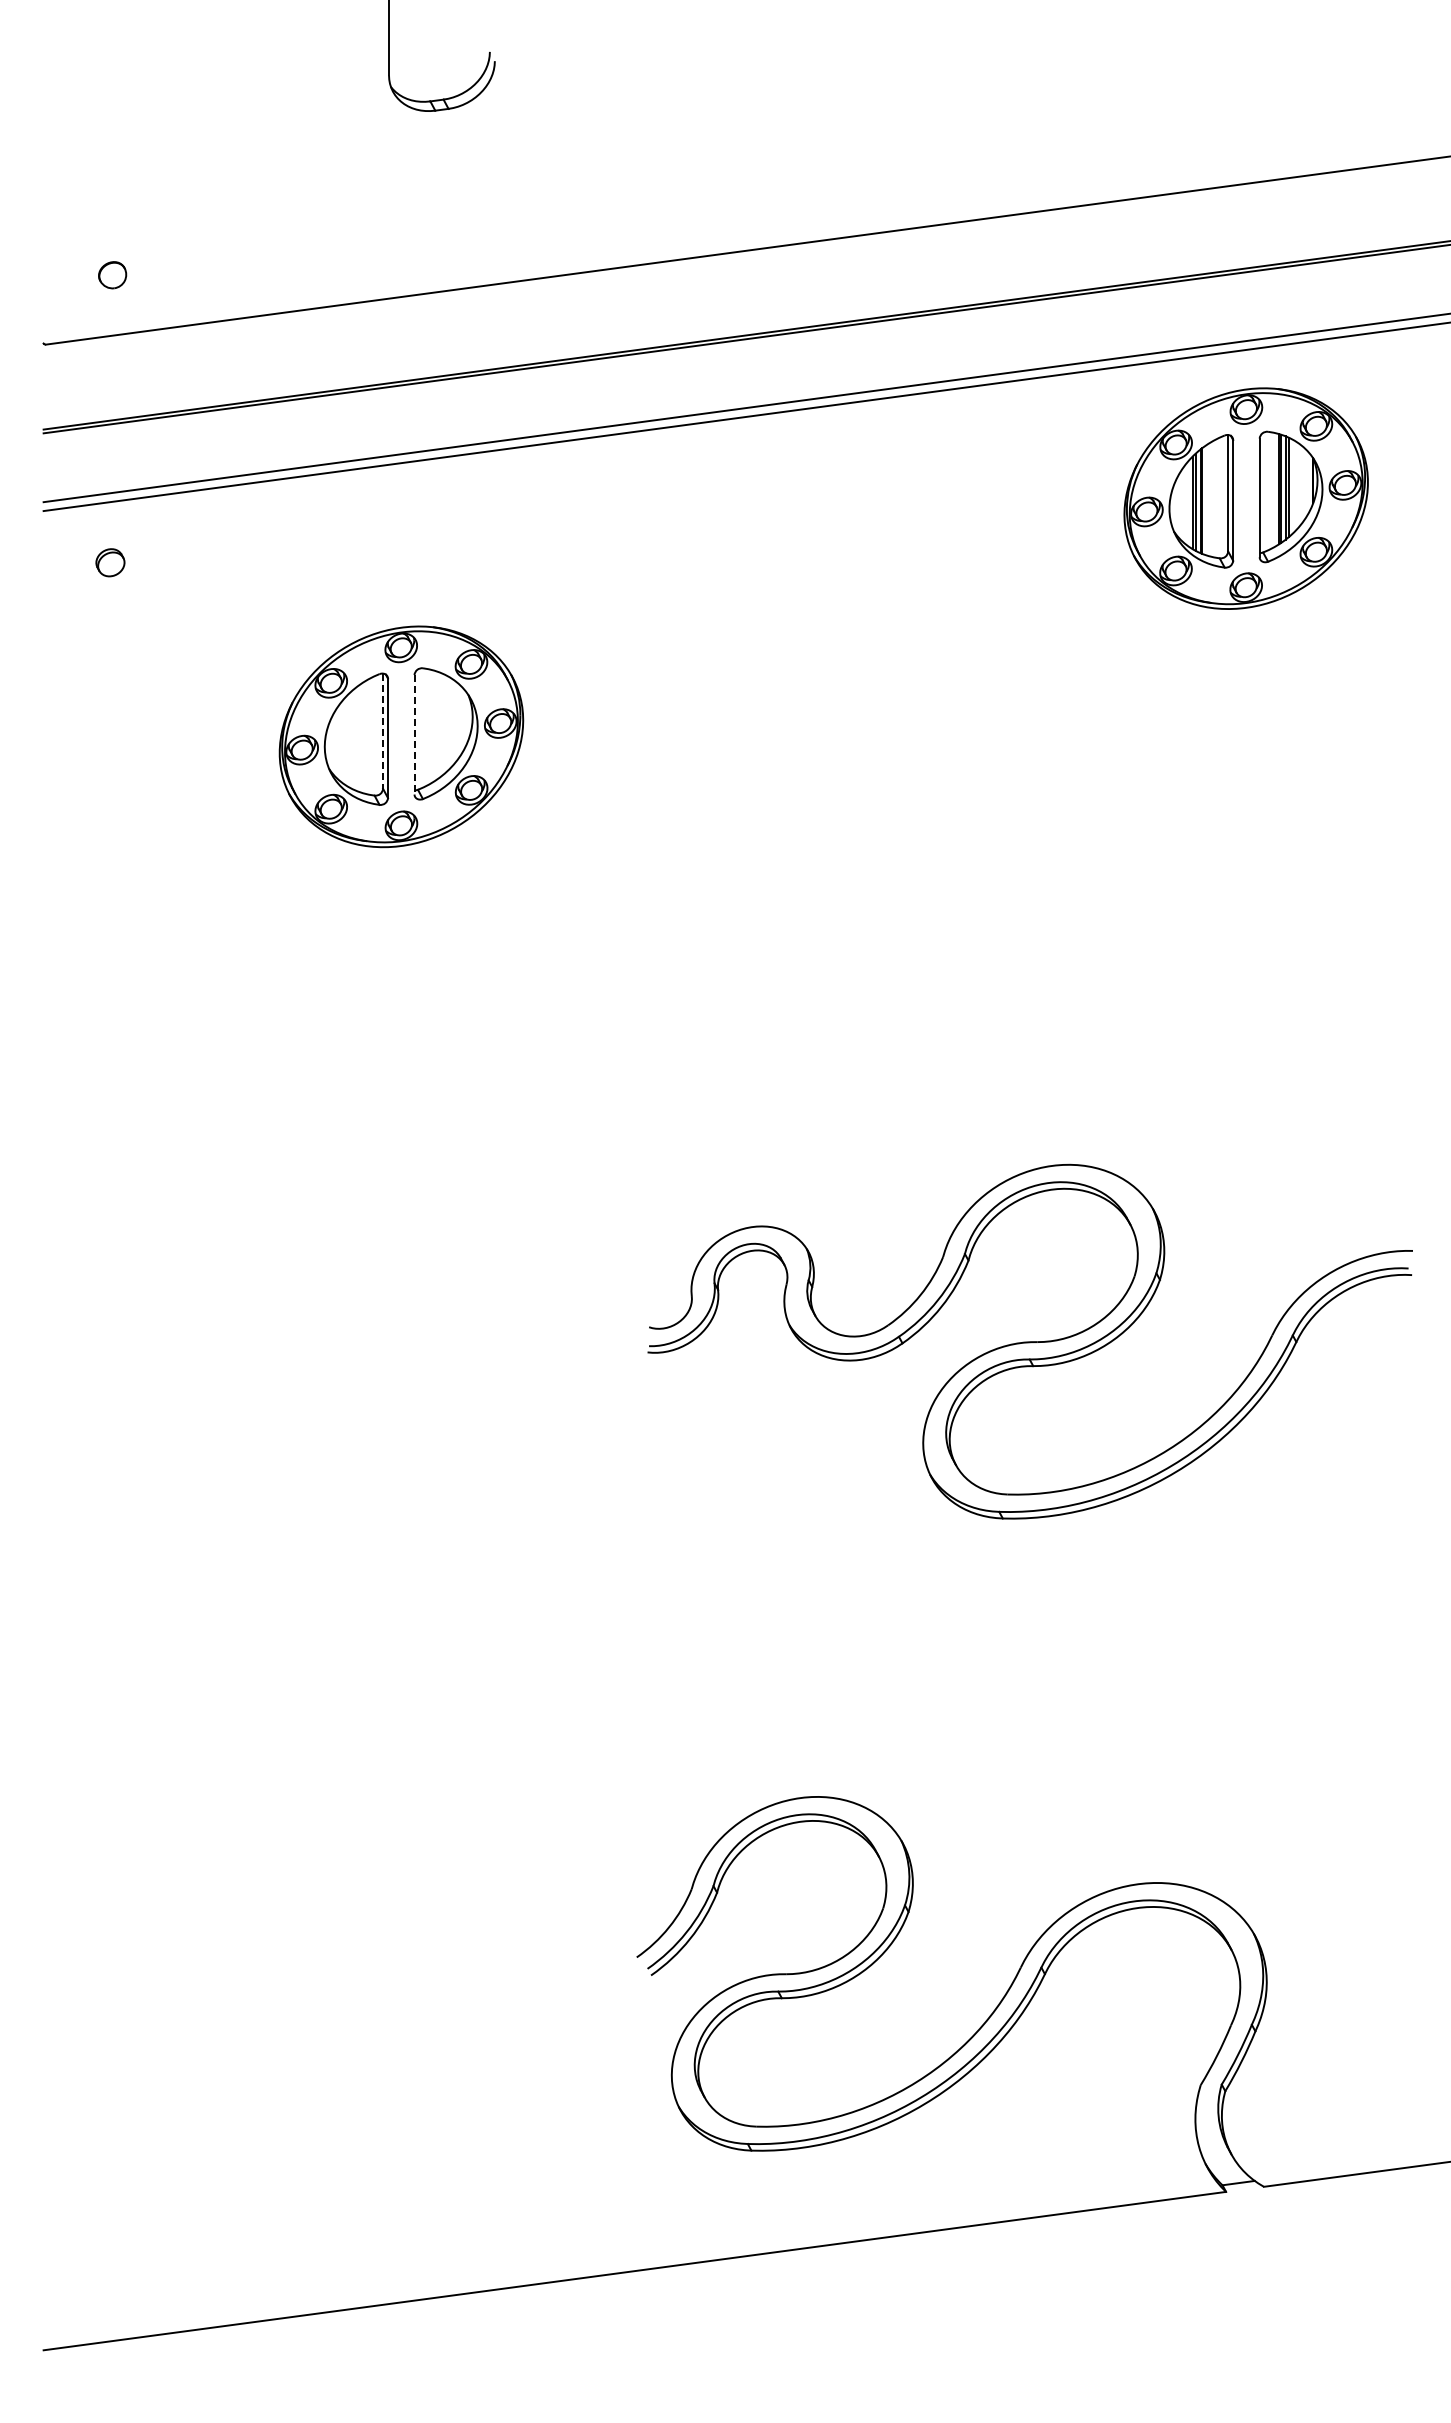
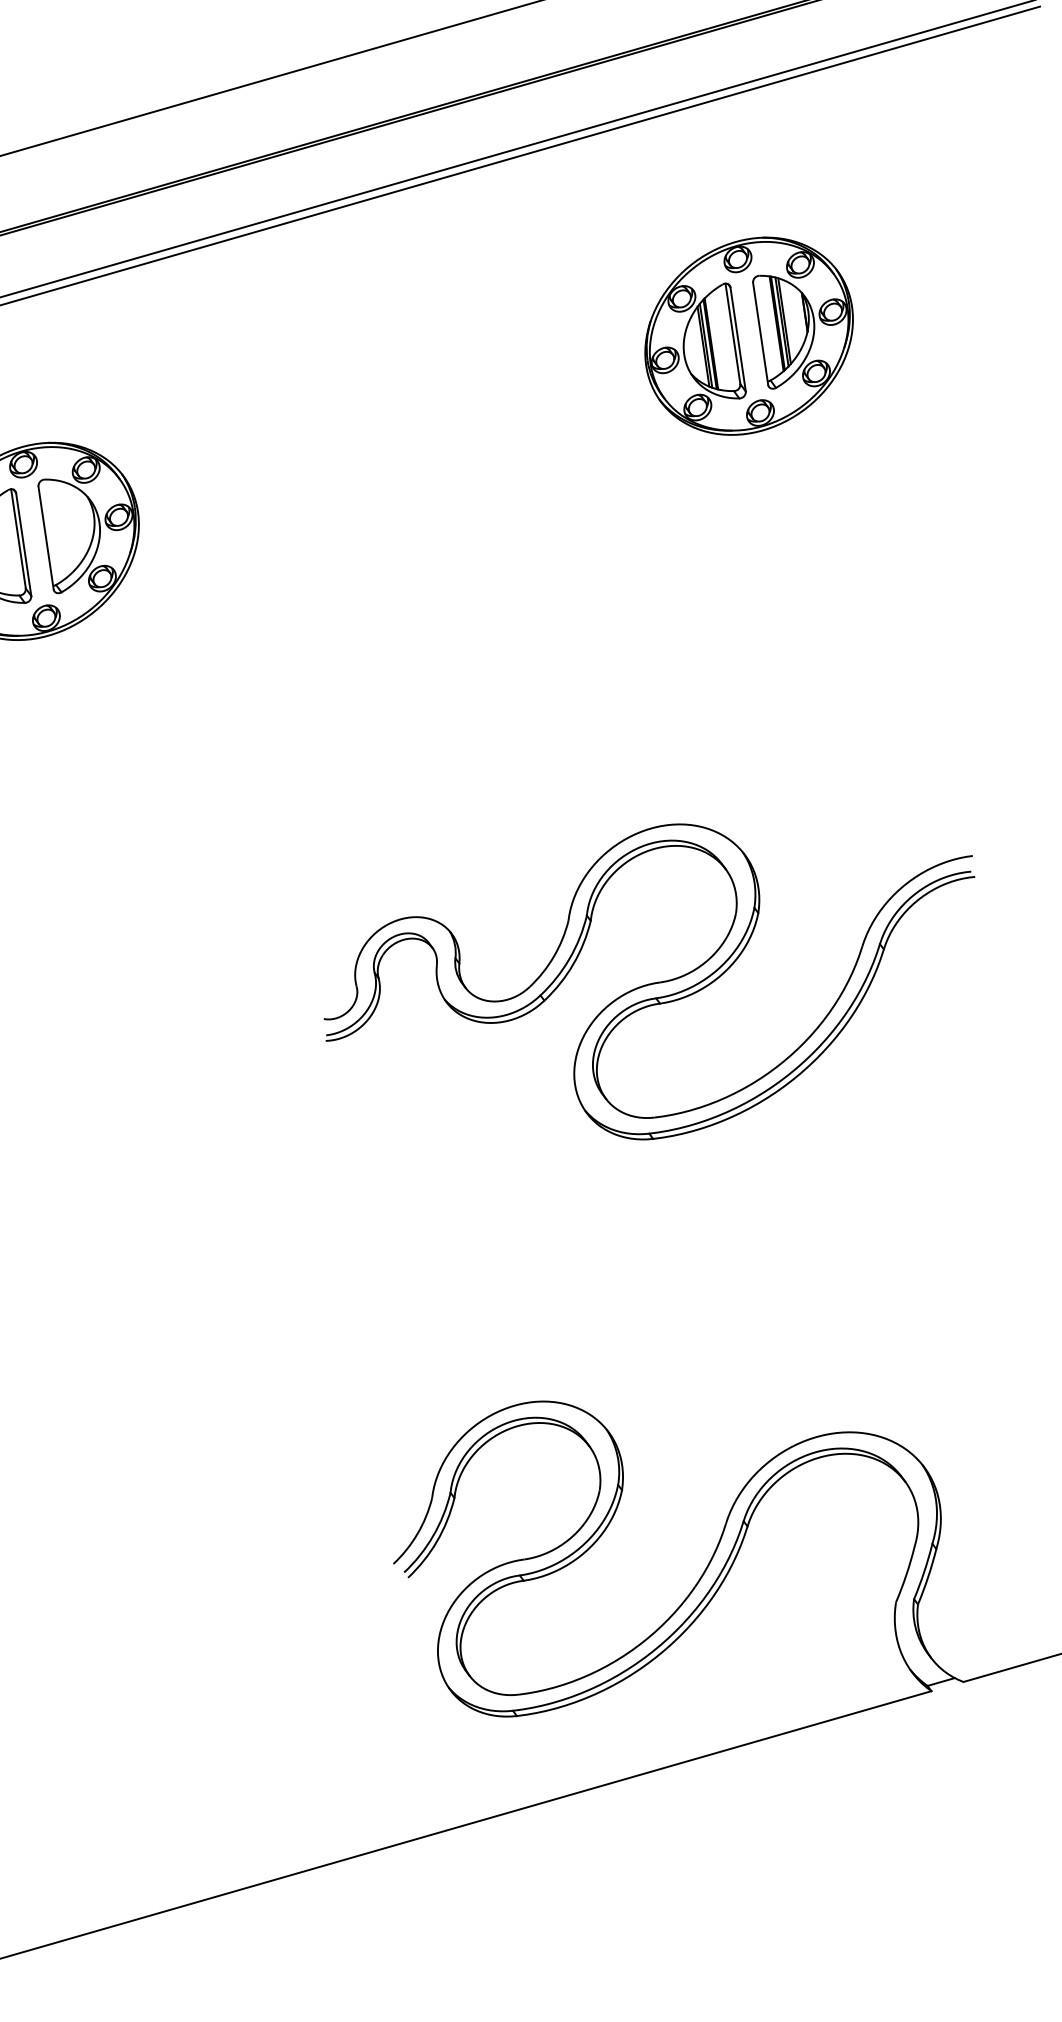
part: (1245, 498) -> (748, 336), moved
line: (383, 731) -> (18, 539), dashed -> solid
line: (414, 734) -> (46, 537), dashed -> solid

